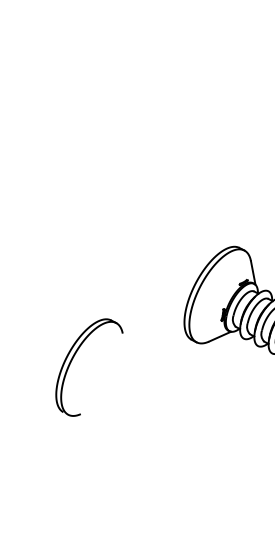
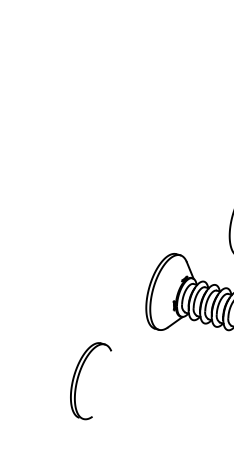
part: (74, 358) -> (79, 376), moved

